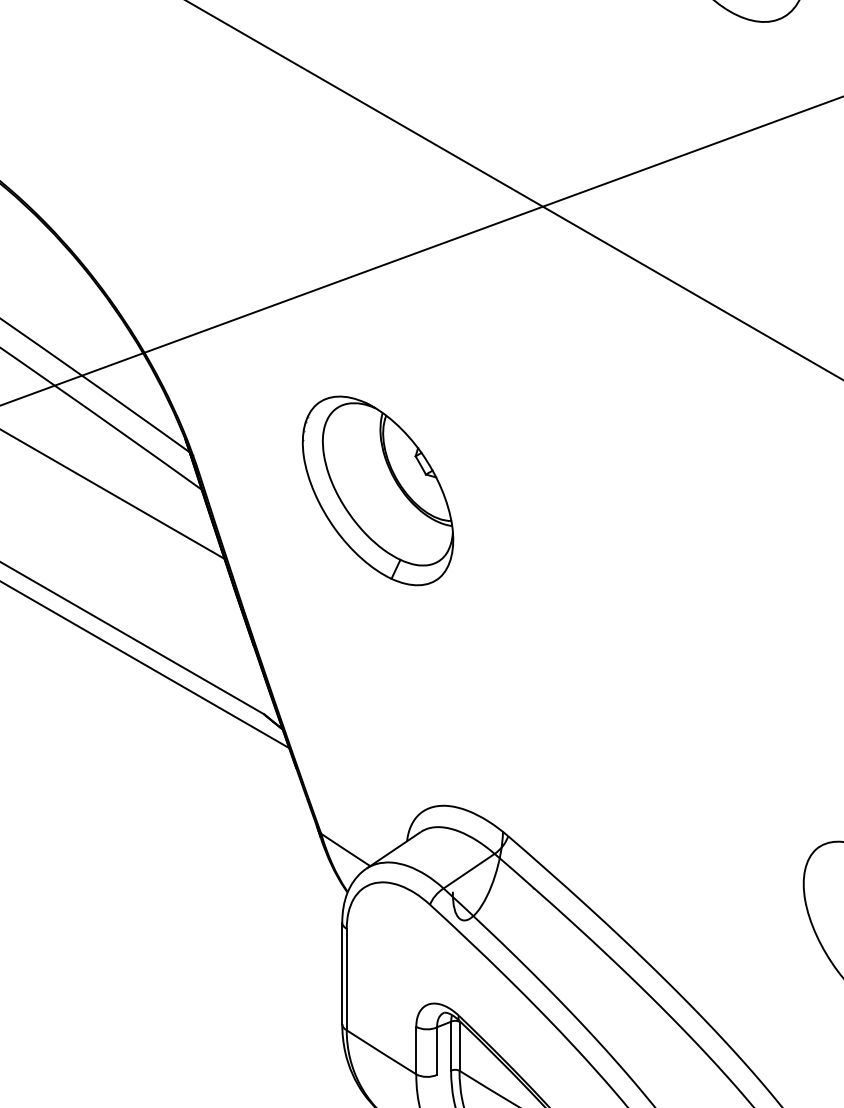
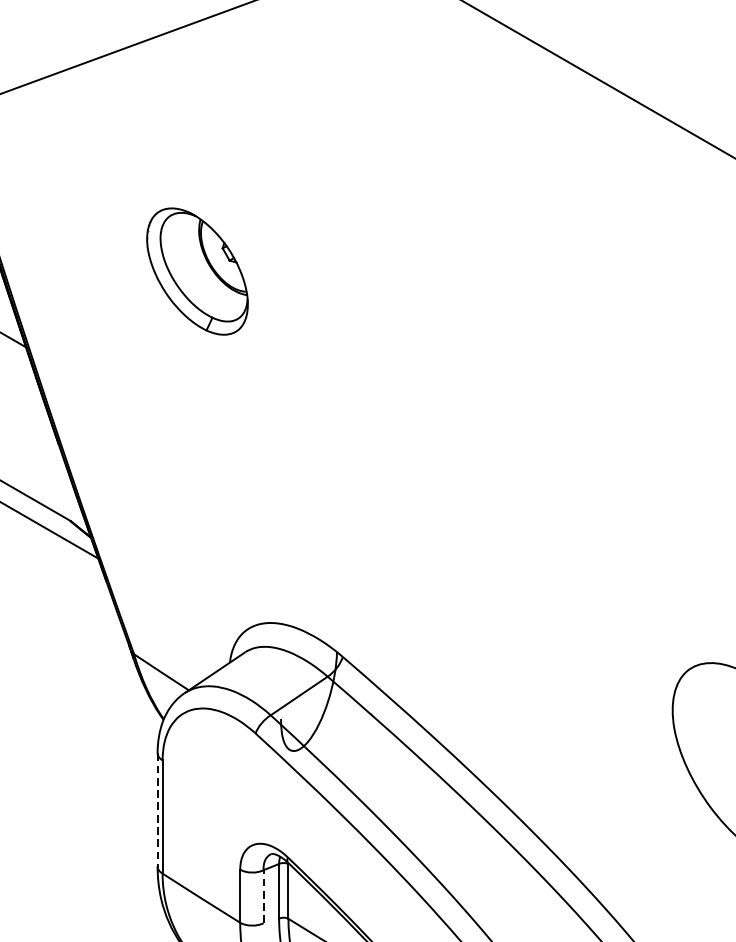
part: (377, 490) -> (196, 271), size x0.6
line: (342, 973) -> (157, 810), solid -> dashed
line: (437, 1050) -> (263, 896), solid -> dashed

